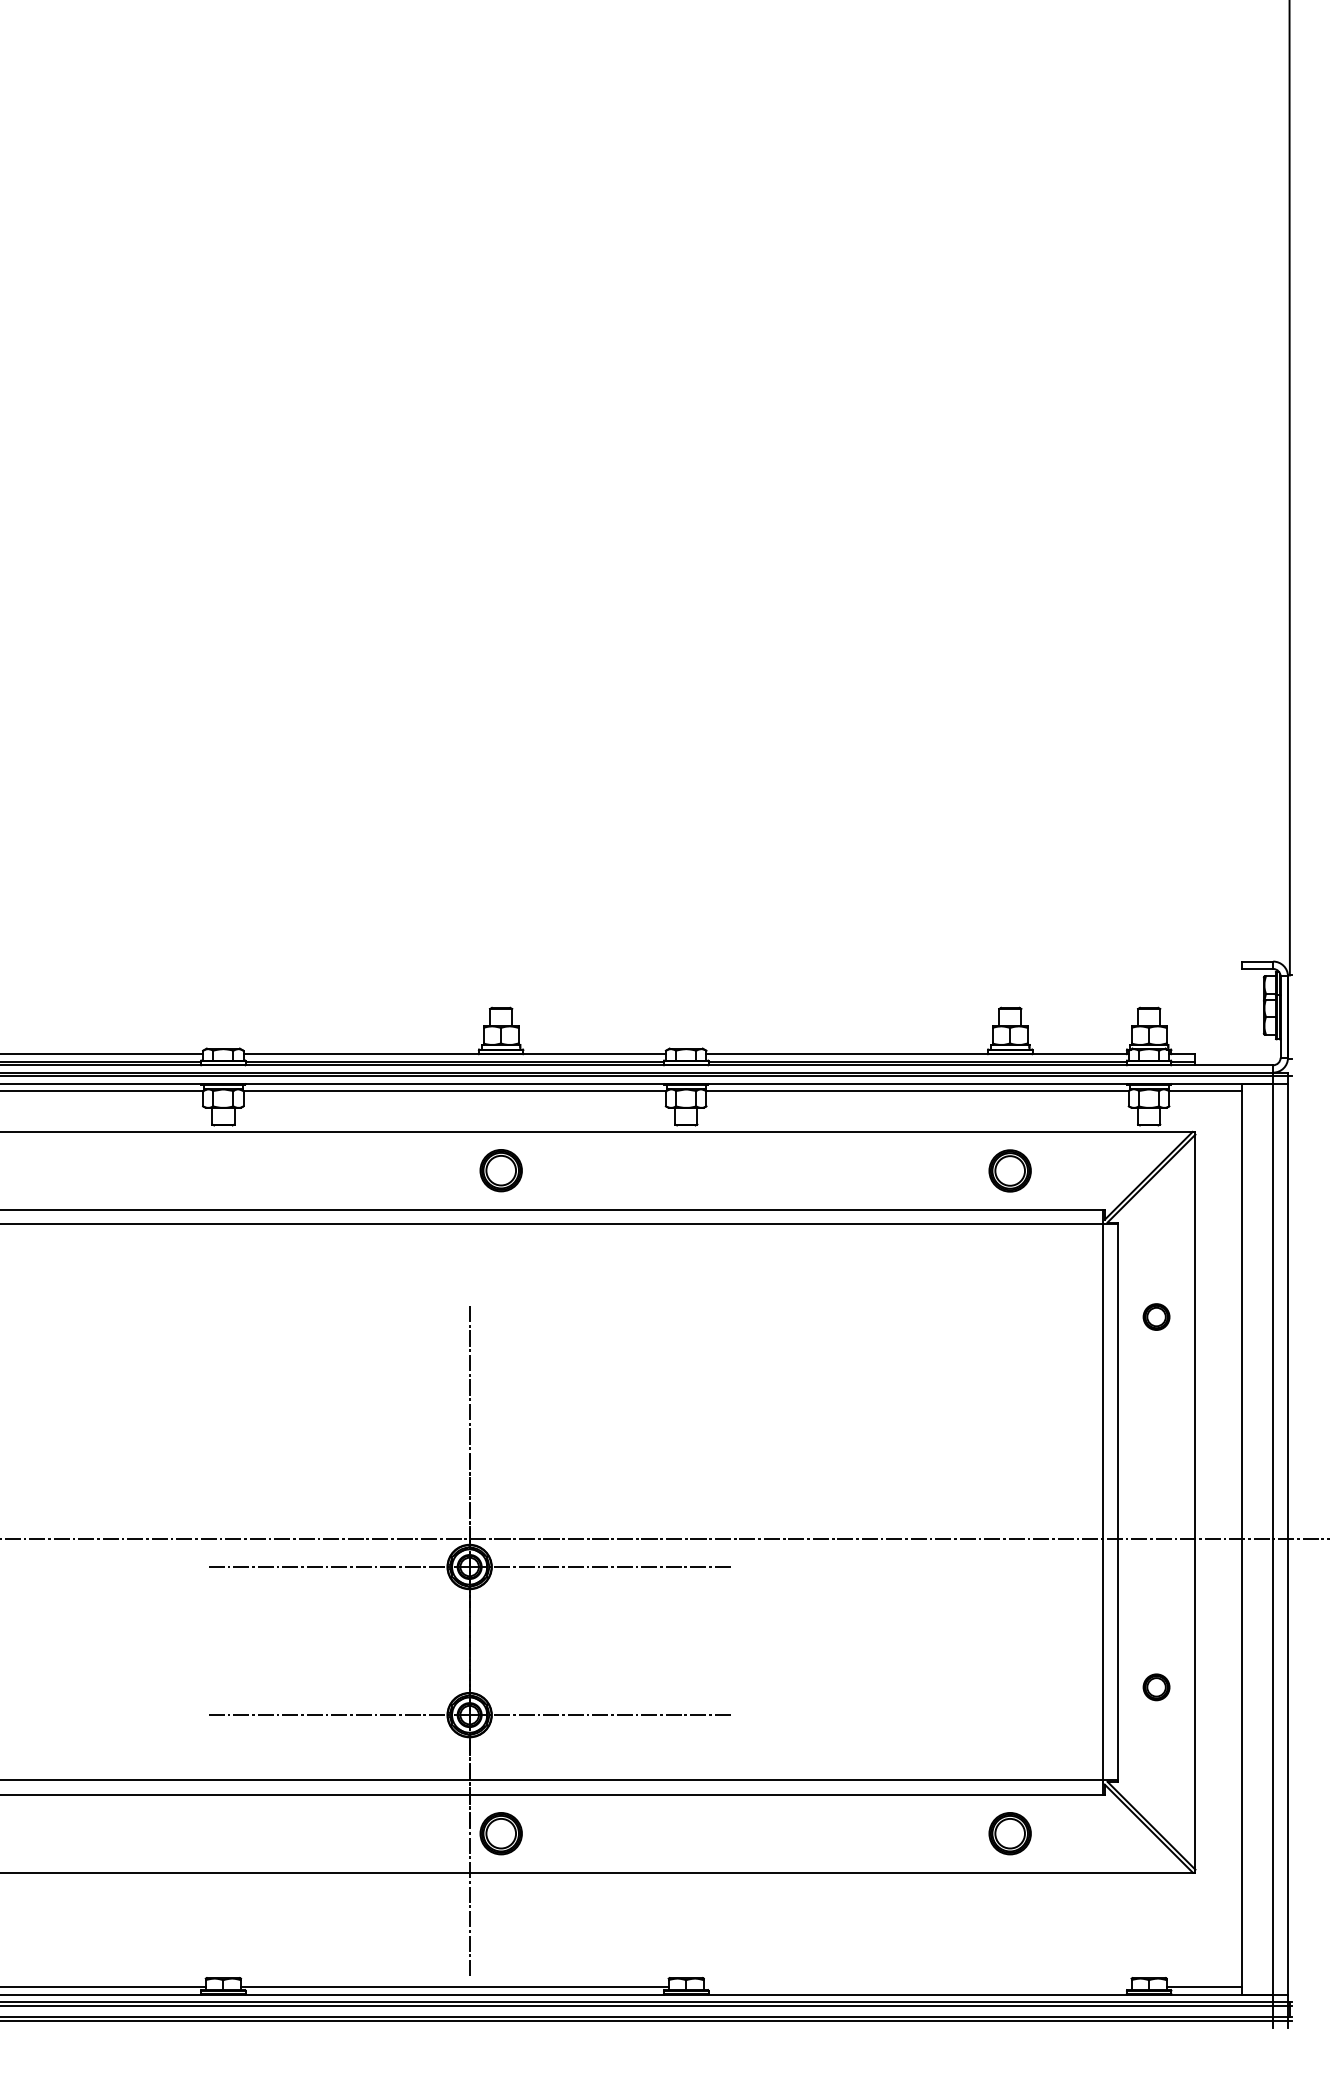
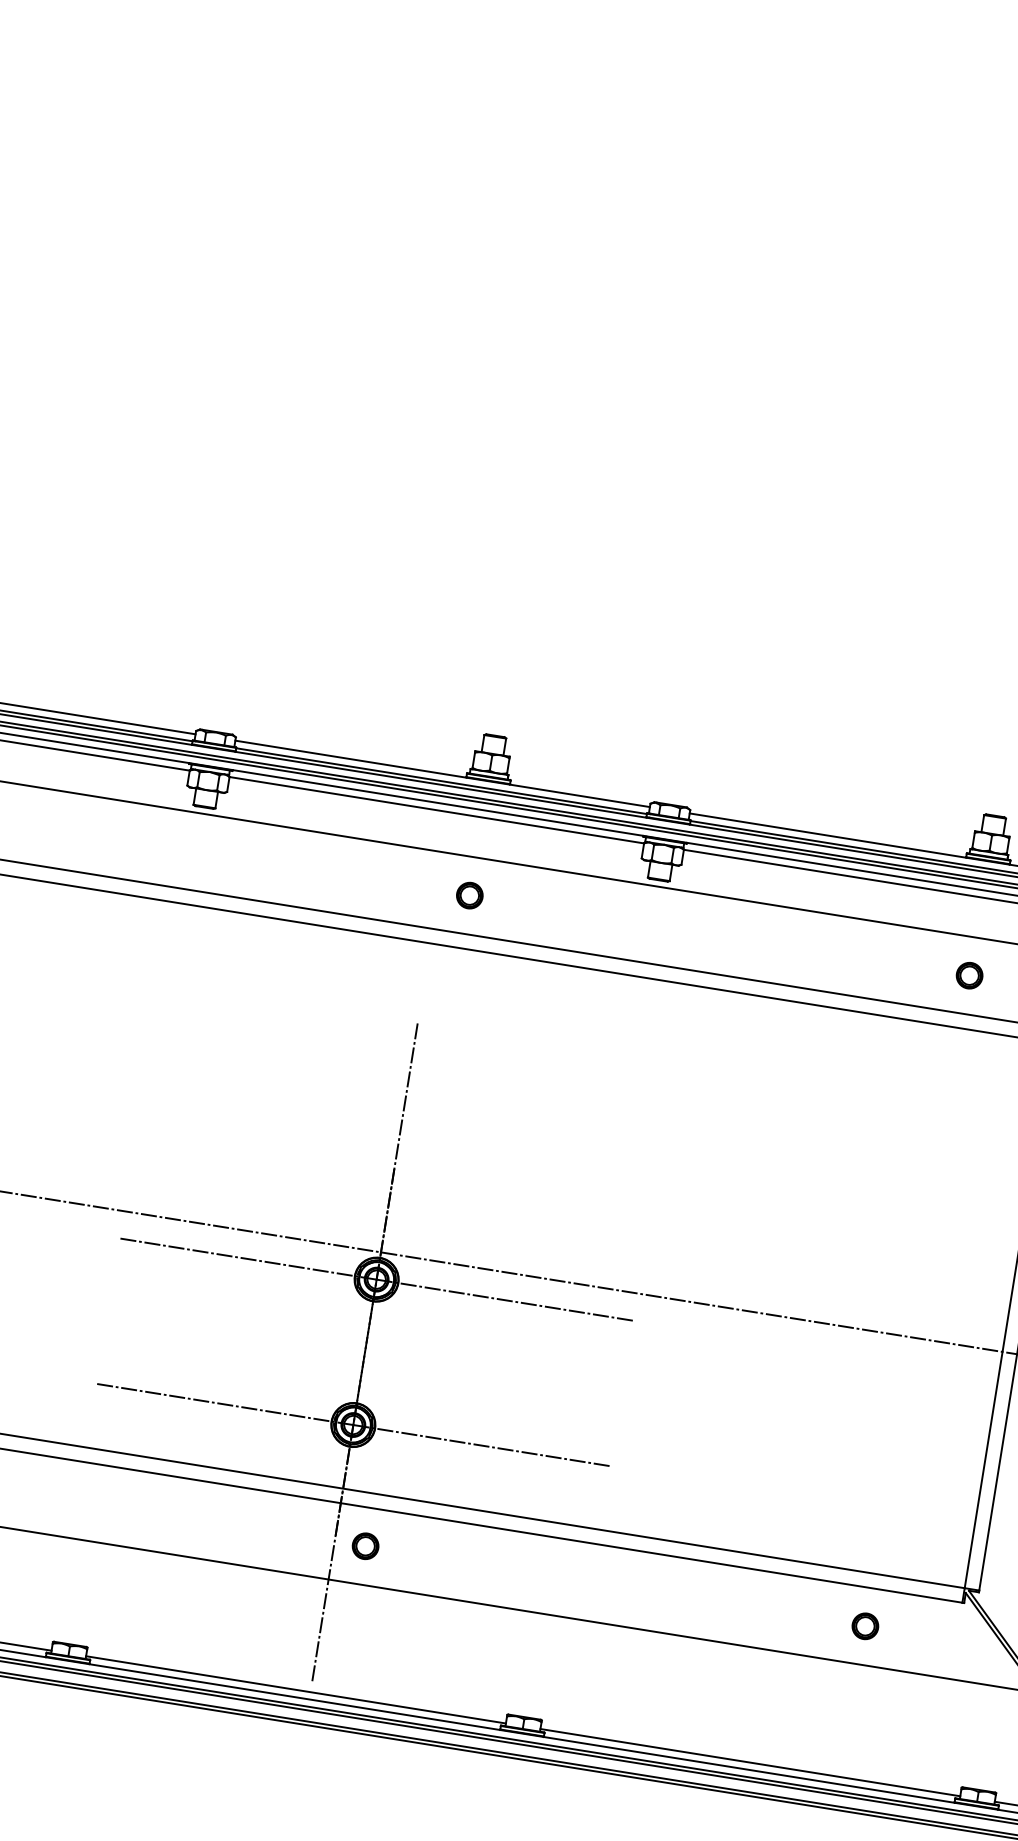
part: (500, 1170) -> (469, 895), size x0.62
part: (1010, 1170) -> (969, 975), size x0.62
part: (500, 1833) -> (365, 1546), size x0.62
part: (1010, 1833) -> (865, 1626), size x0.62
line: (917, 1987) -> (750, 1762), added

